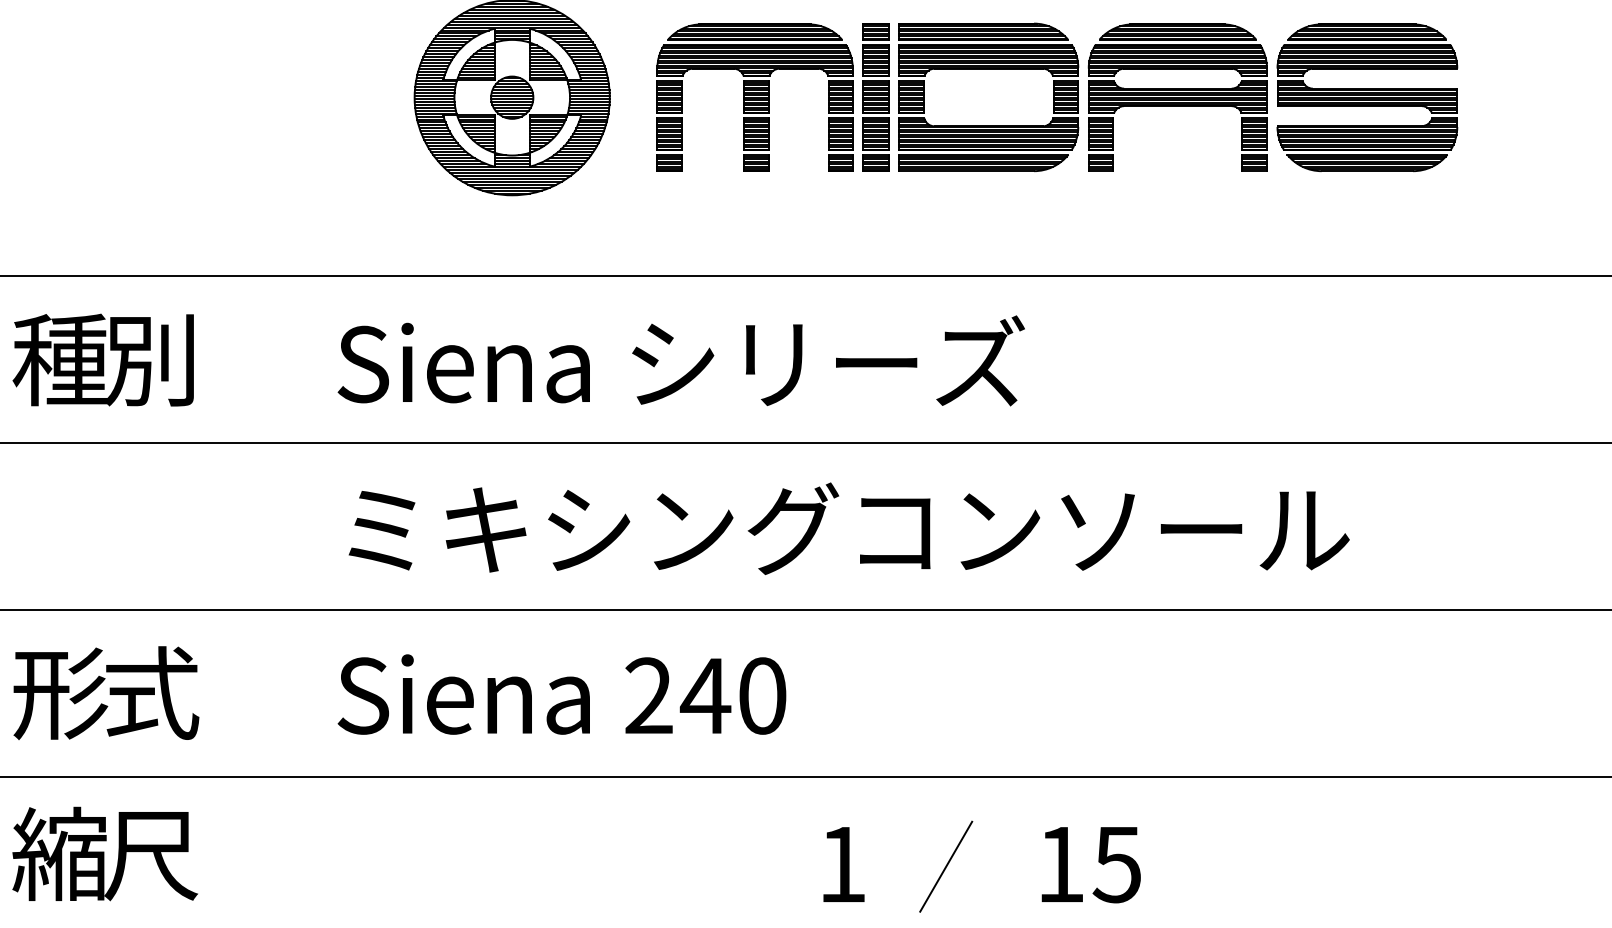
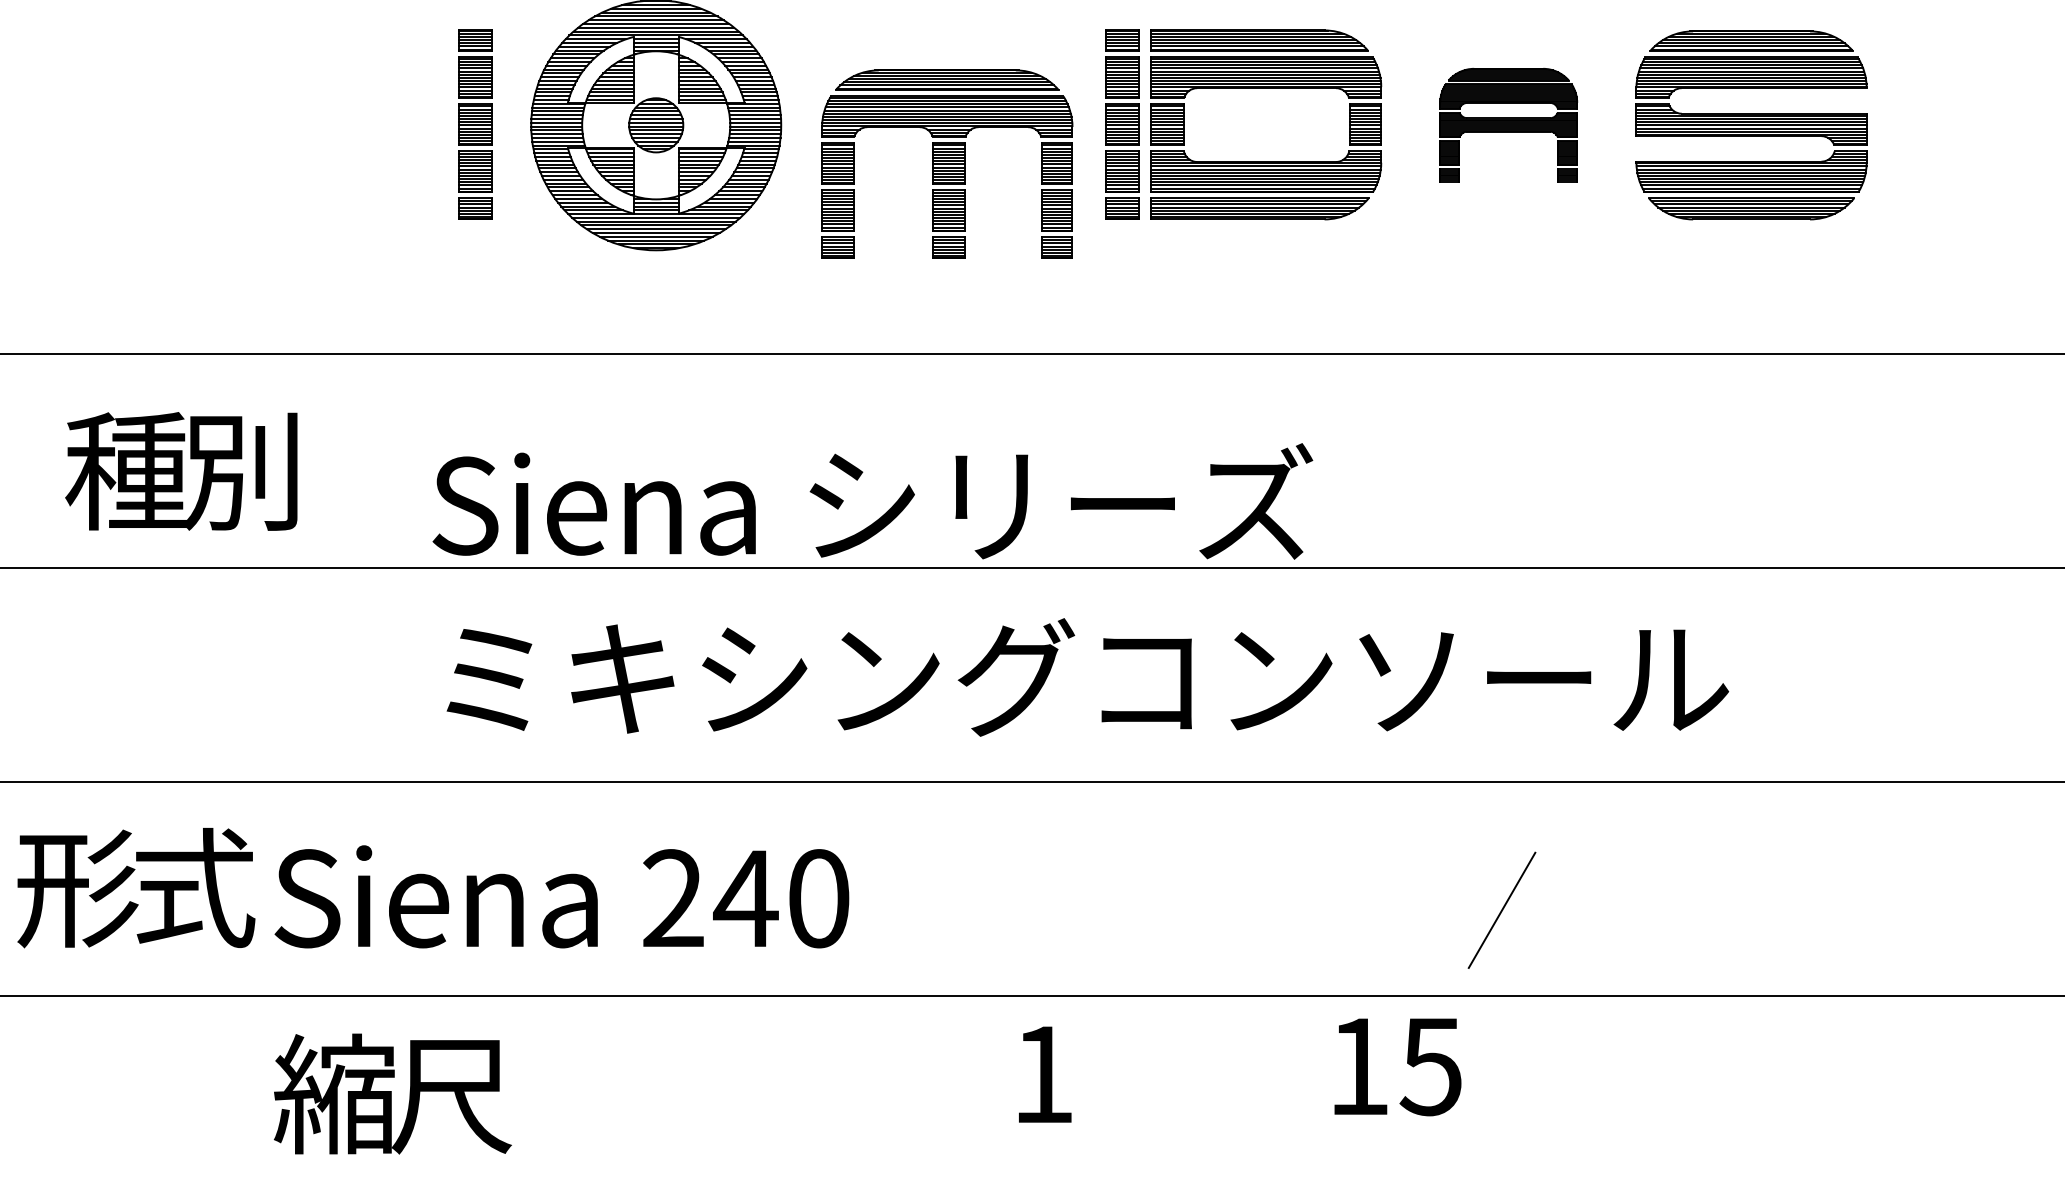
part: (371, 97) -> (475, 124), added
part: (755, 97) -> (947, 163), moved
part: (1177, 97) -> (1508, 124), size x0.6
text: (103, 360) -> (181, 471), moved
text: (681, 360) -> (872, 501), moved
text: (561, 694) -> (561, 896), moved
text: (104, 853) -> (392, 1093), moved
text: (844, 864) -> (1045, 1074), moved
text: (1090, 865) -> (1397, 1067), moved
line: (945, 866) -> (1501, 909), moved

